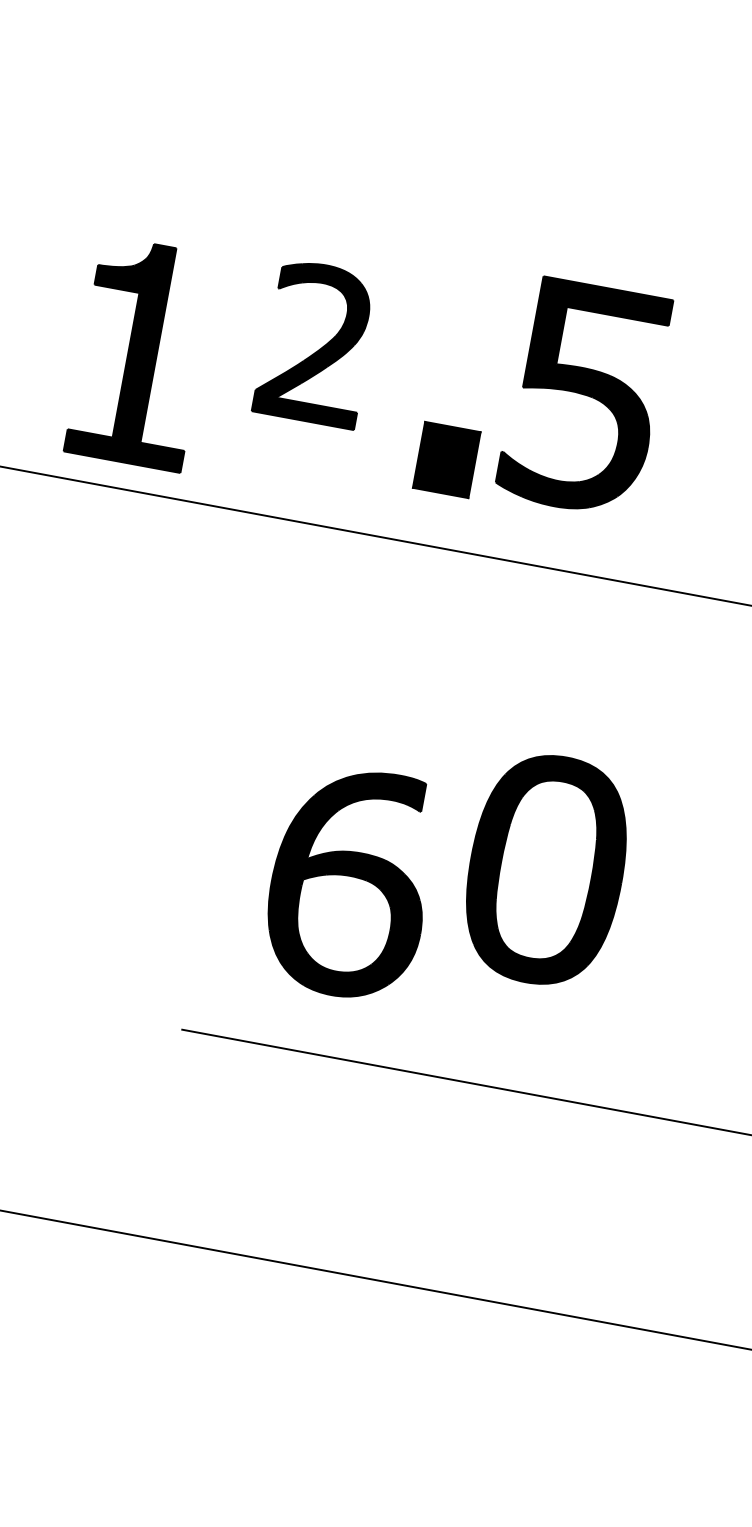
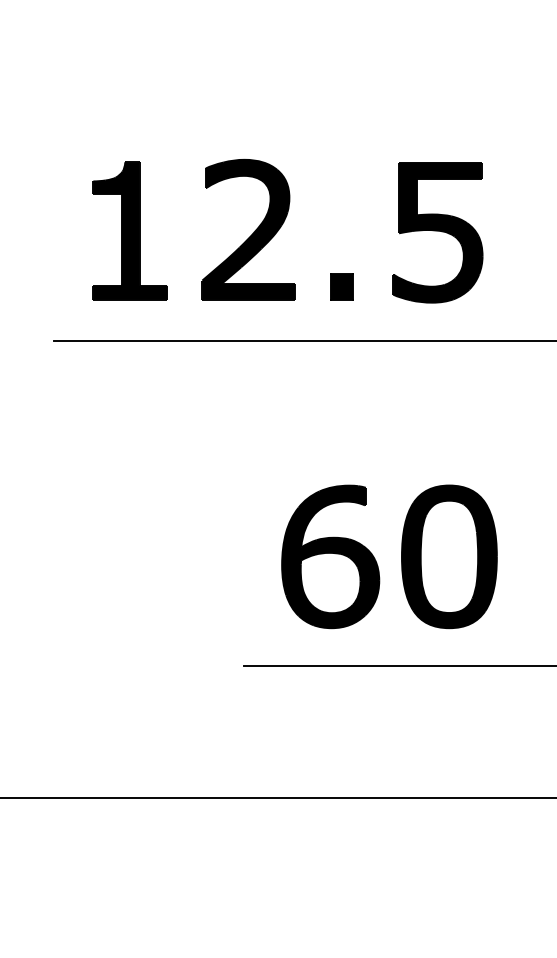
part: (316, 343) -> (248, 229), size x1.43
part: (140, 352) -> (129, 230), moved
part: (583, 397) -> (437, 232), moved
part: (446, 459) -> (341, 286), size x0.62
part: (546, 869) -> (449, 556), moved

